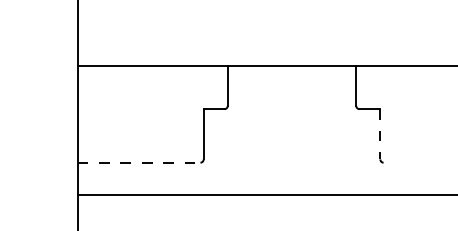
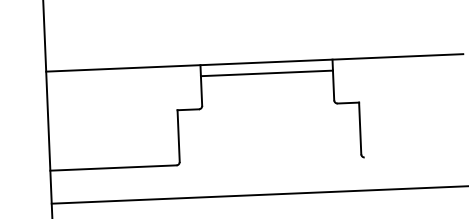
line: (291, 77) -> (266, 73), added
line: (380, 134) -> (360, 128), dashed -> solid
line: (139, 162) -> (113, 167), dashed -> solid

